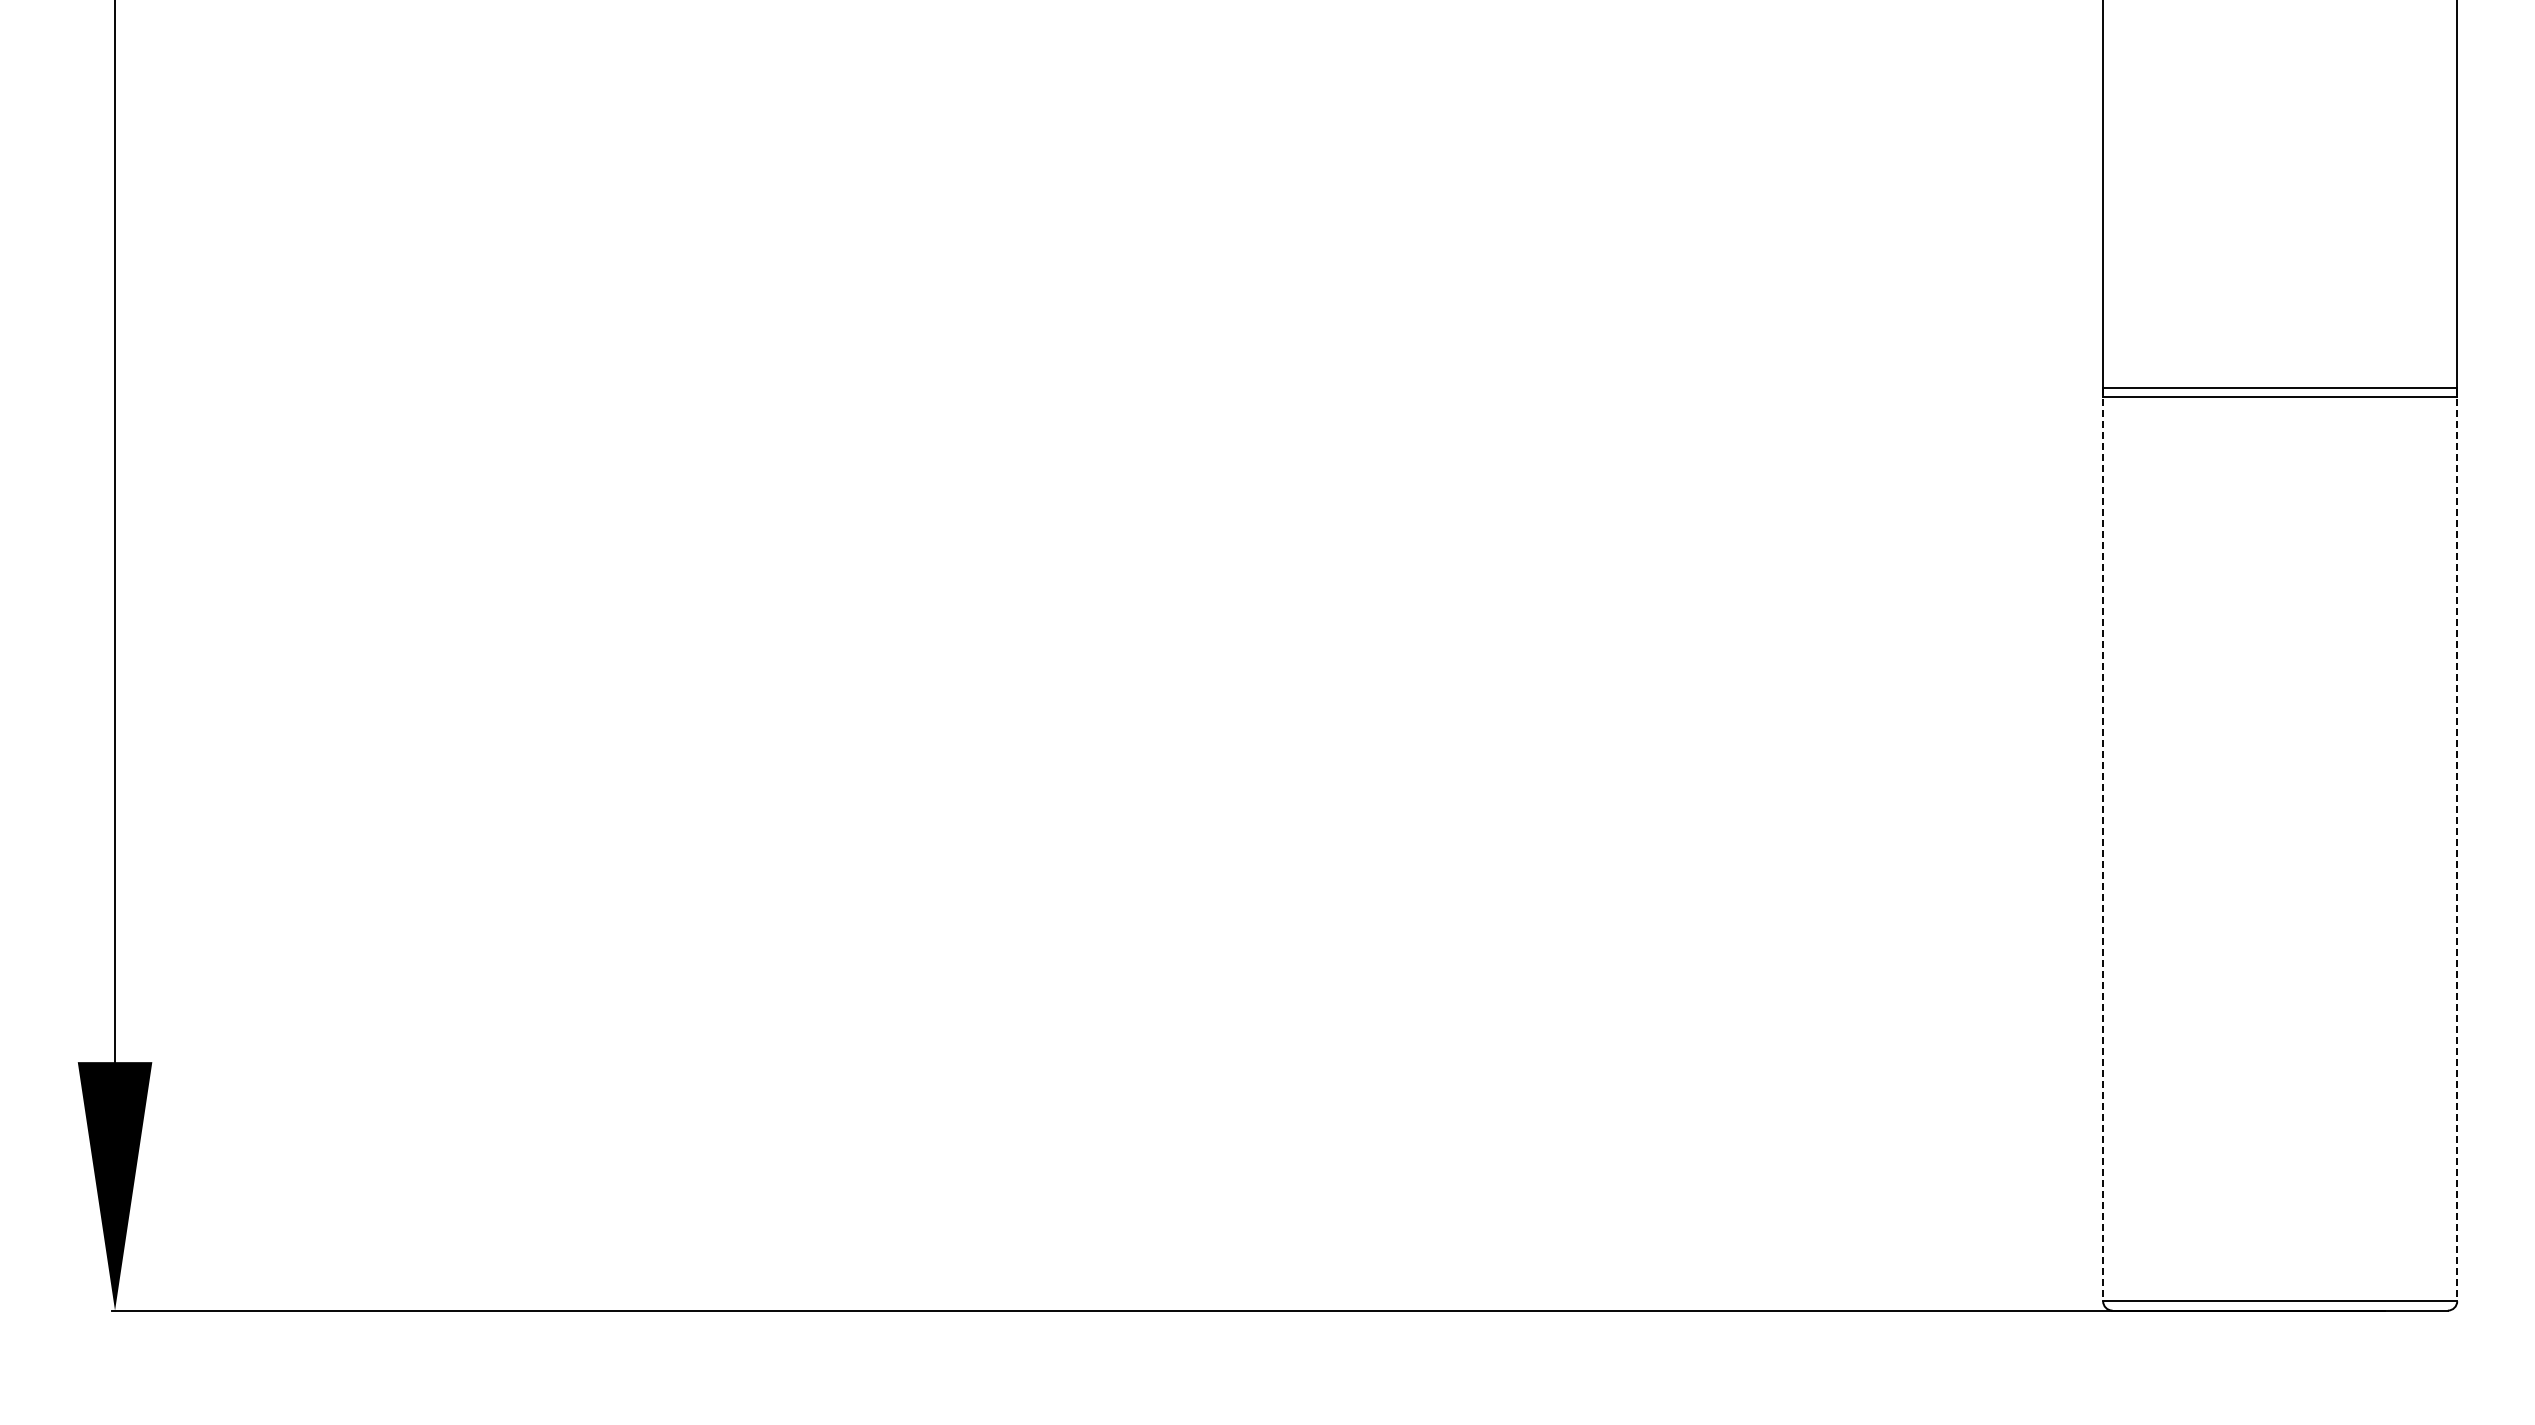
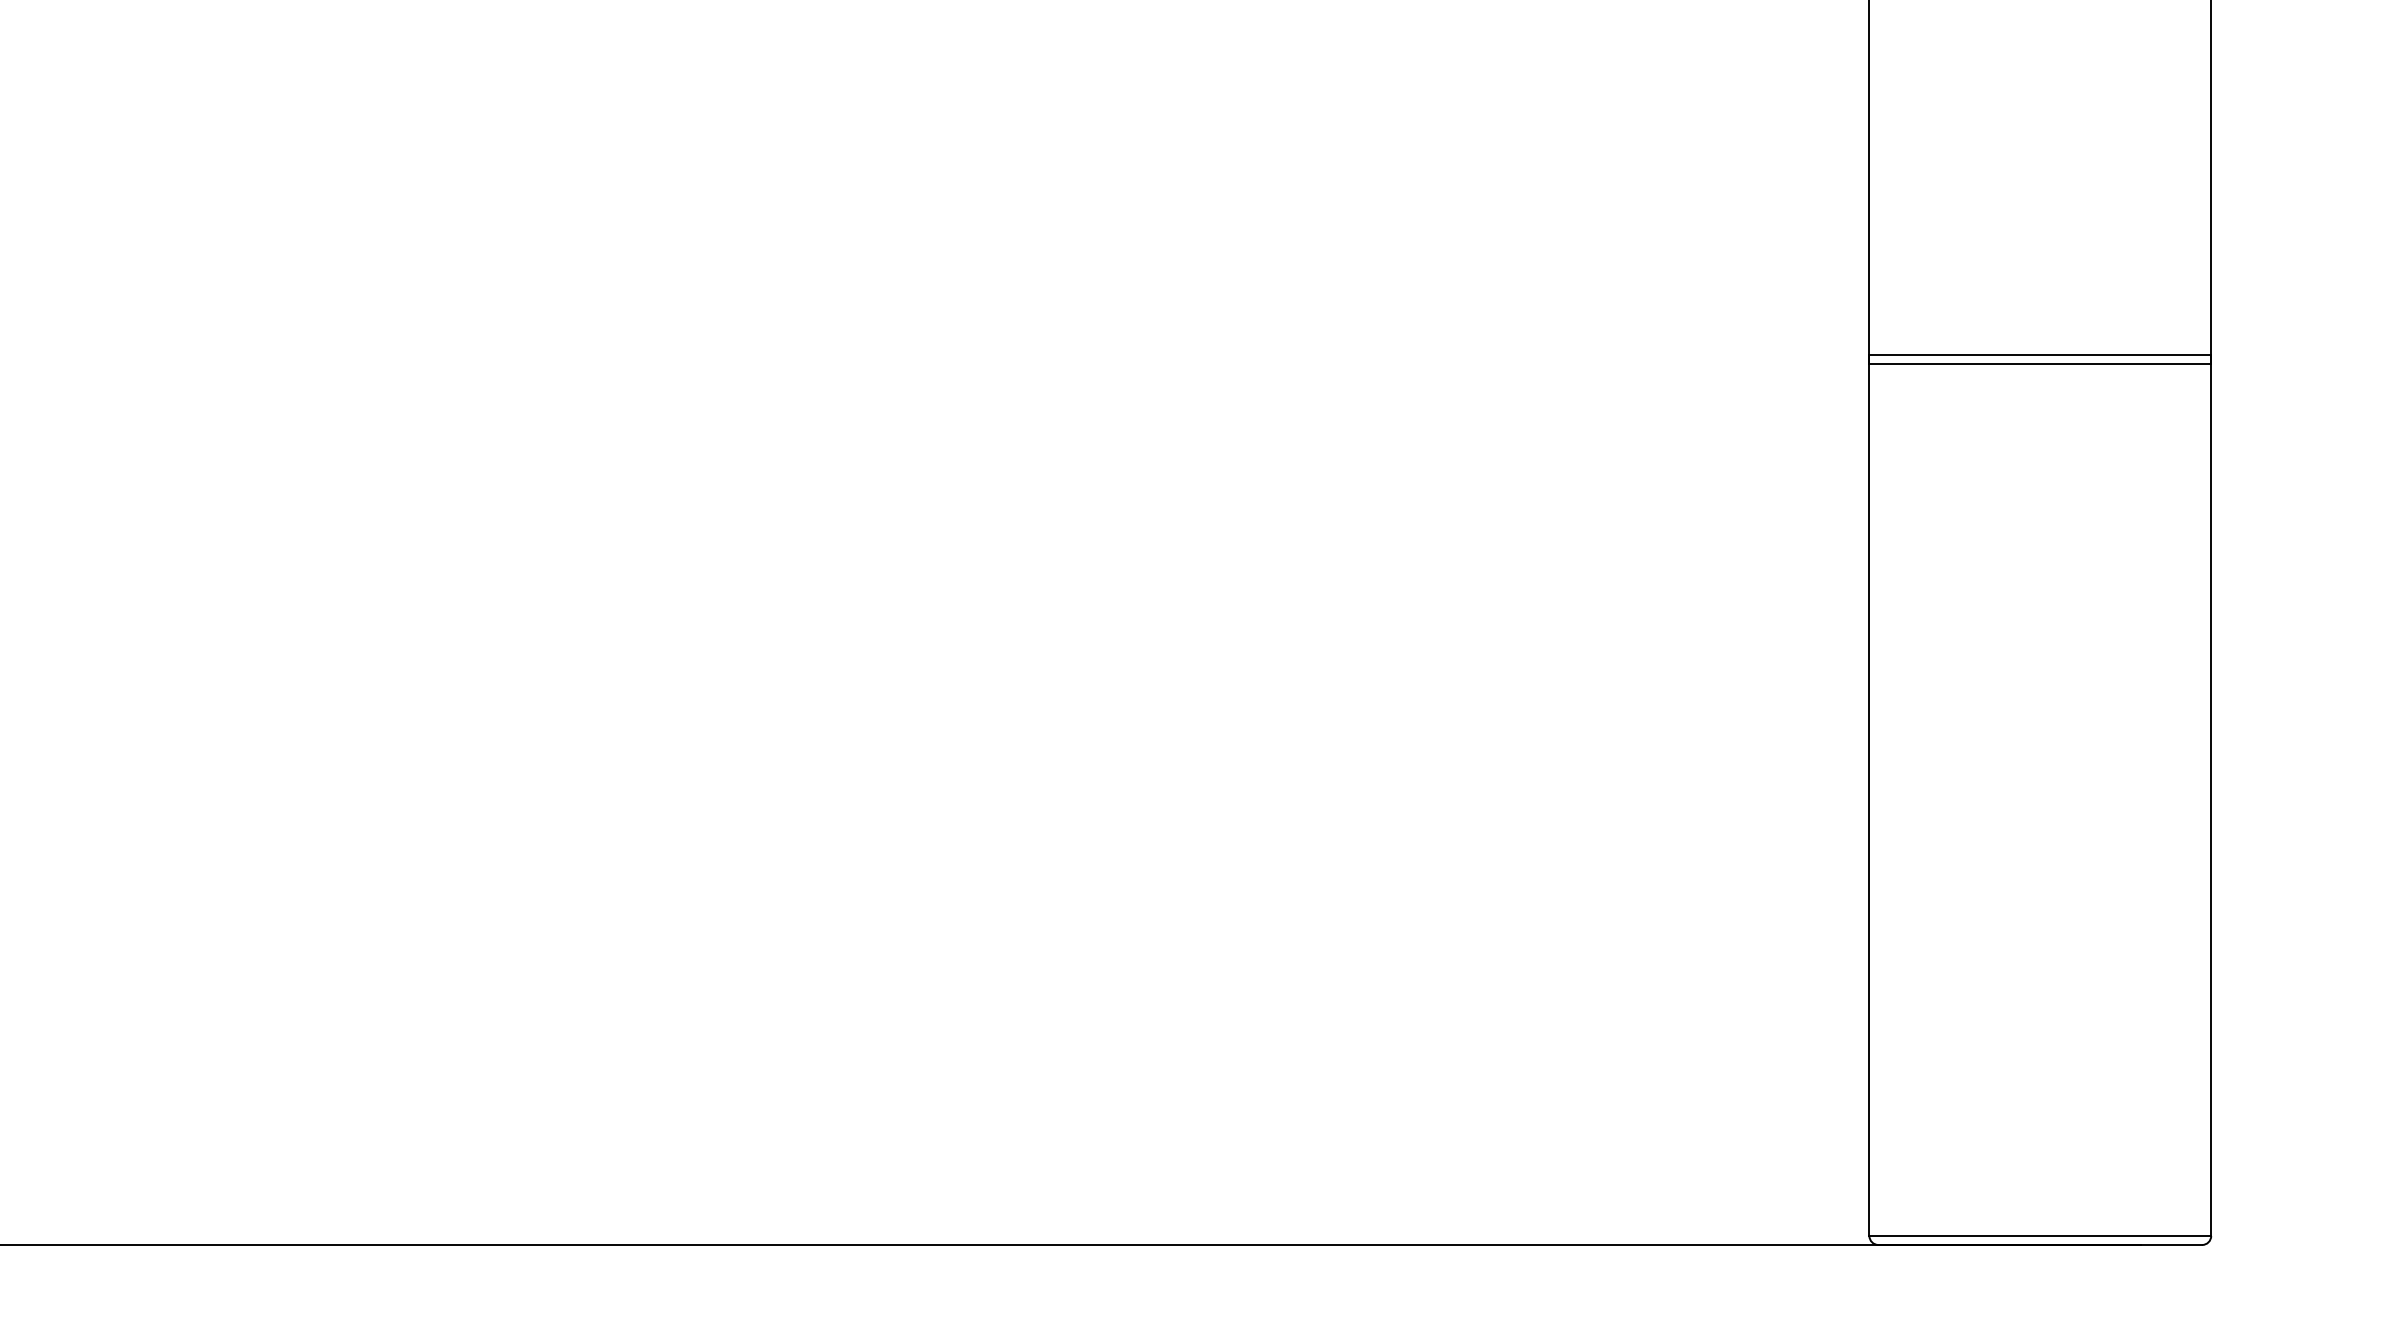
line: (2103, 844) -> (1869, 795), dashed -> solid
line: (2457, 844) -> (2211, 795), dashed -> solid

